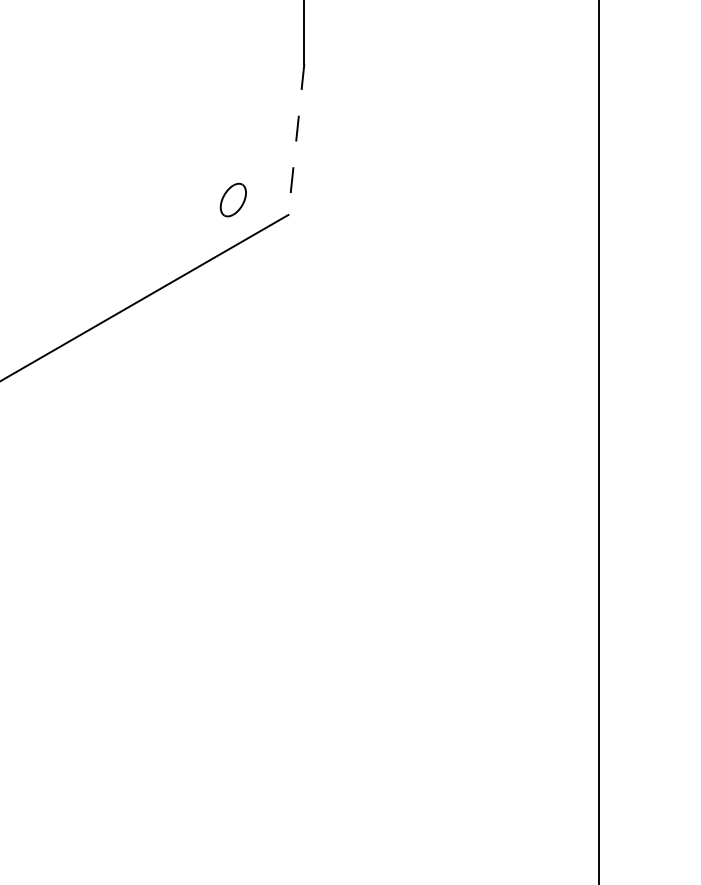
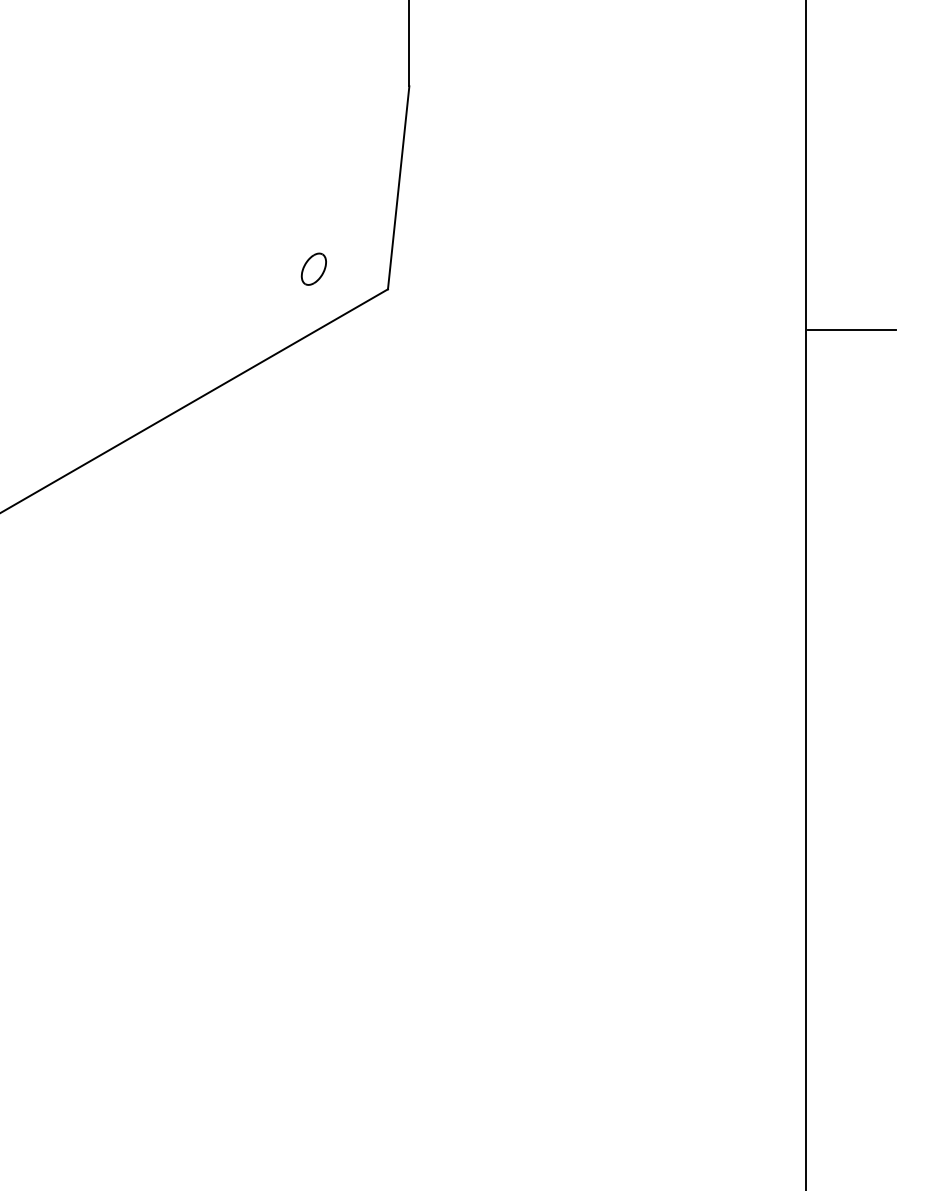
line: (296, 139) -> (398, 187), dashed -> solid
part: (233, 199) -> (314, 268), size x0.71
line: (632, 245) -> (850, 330), added

